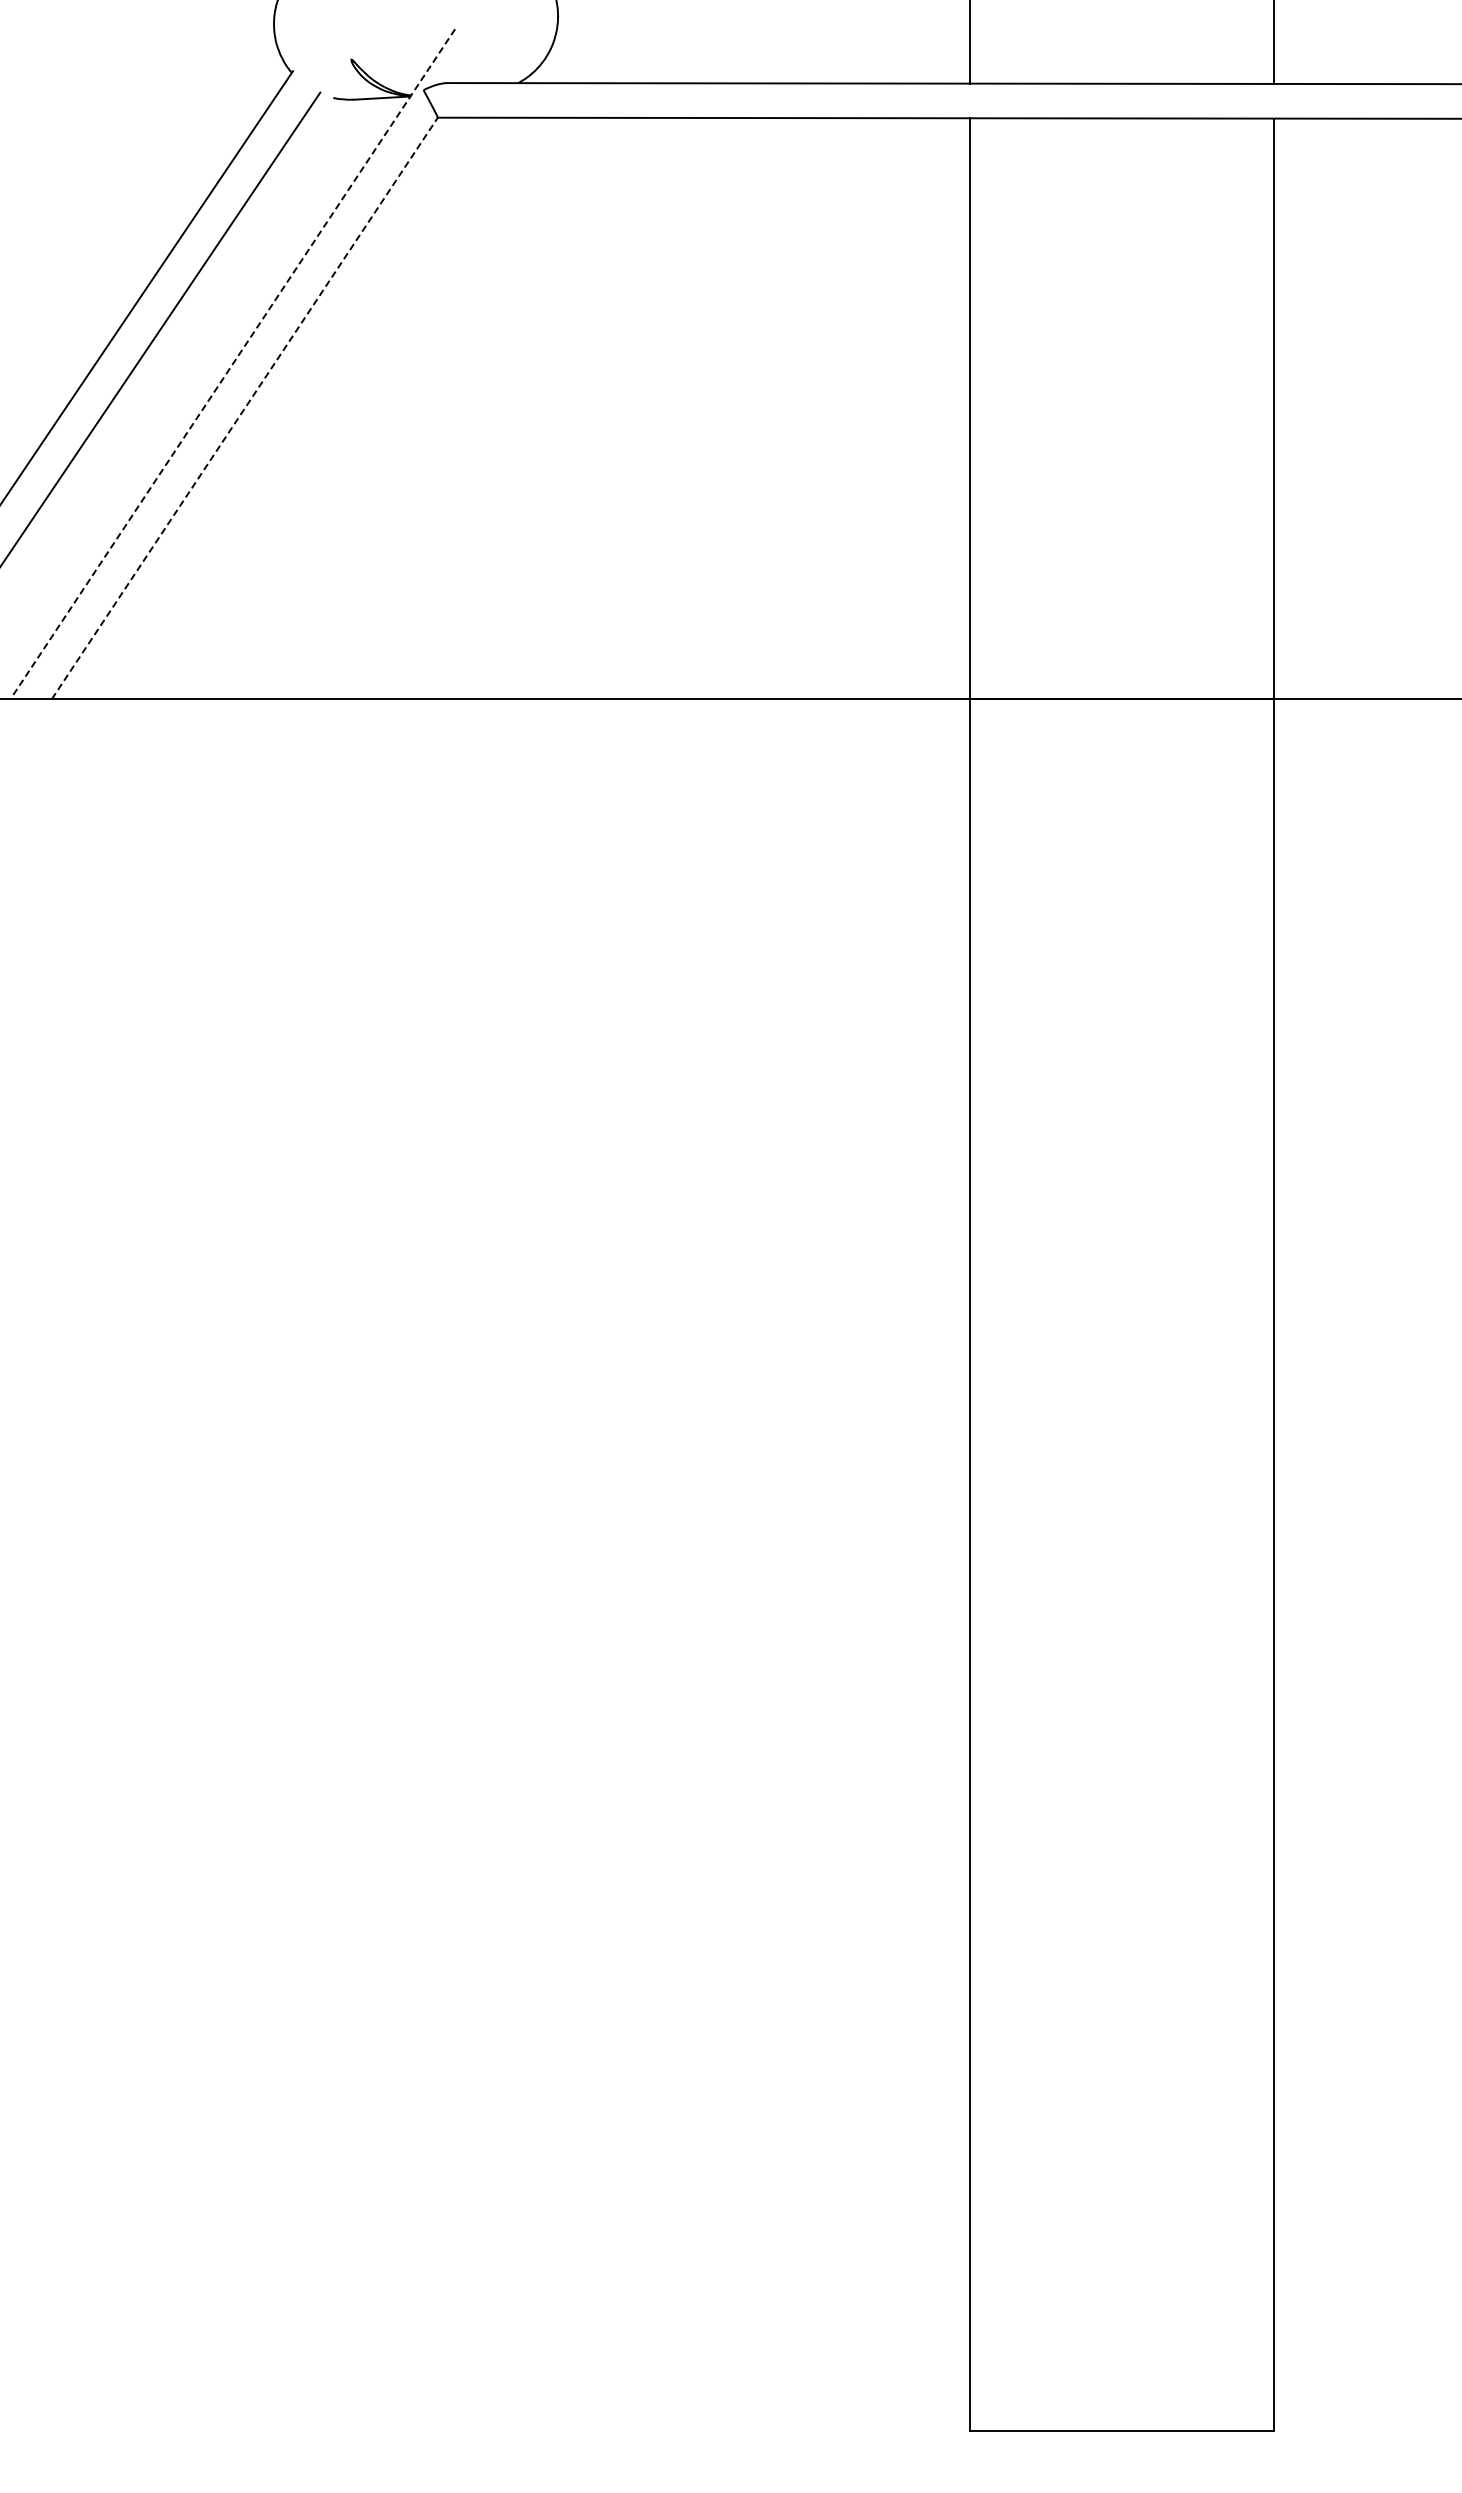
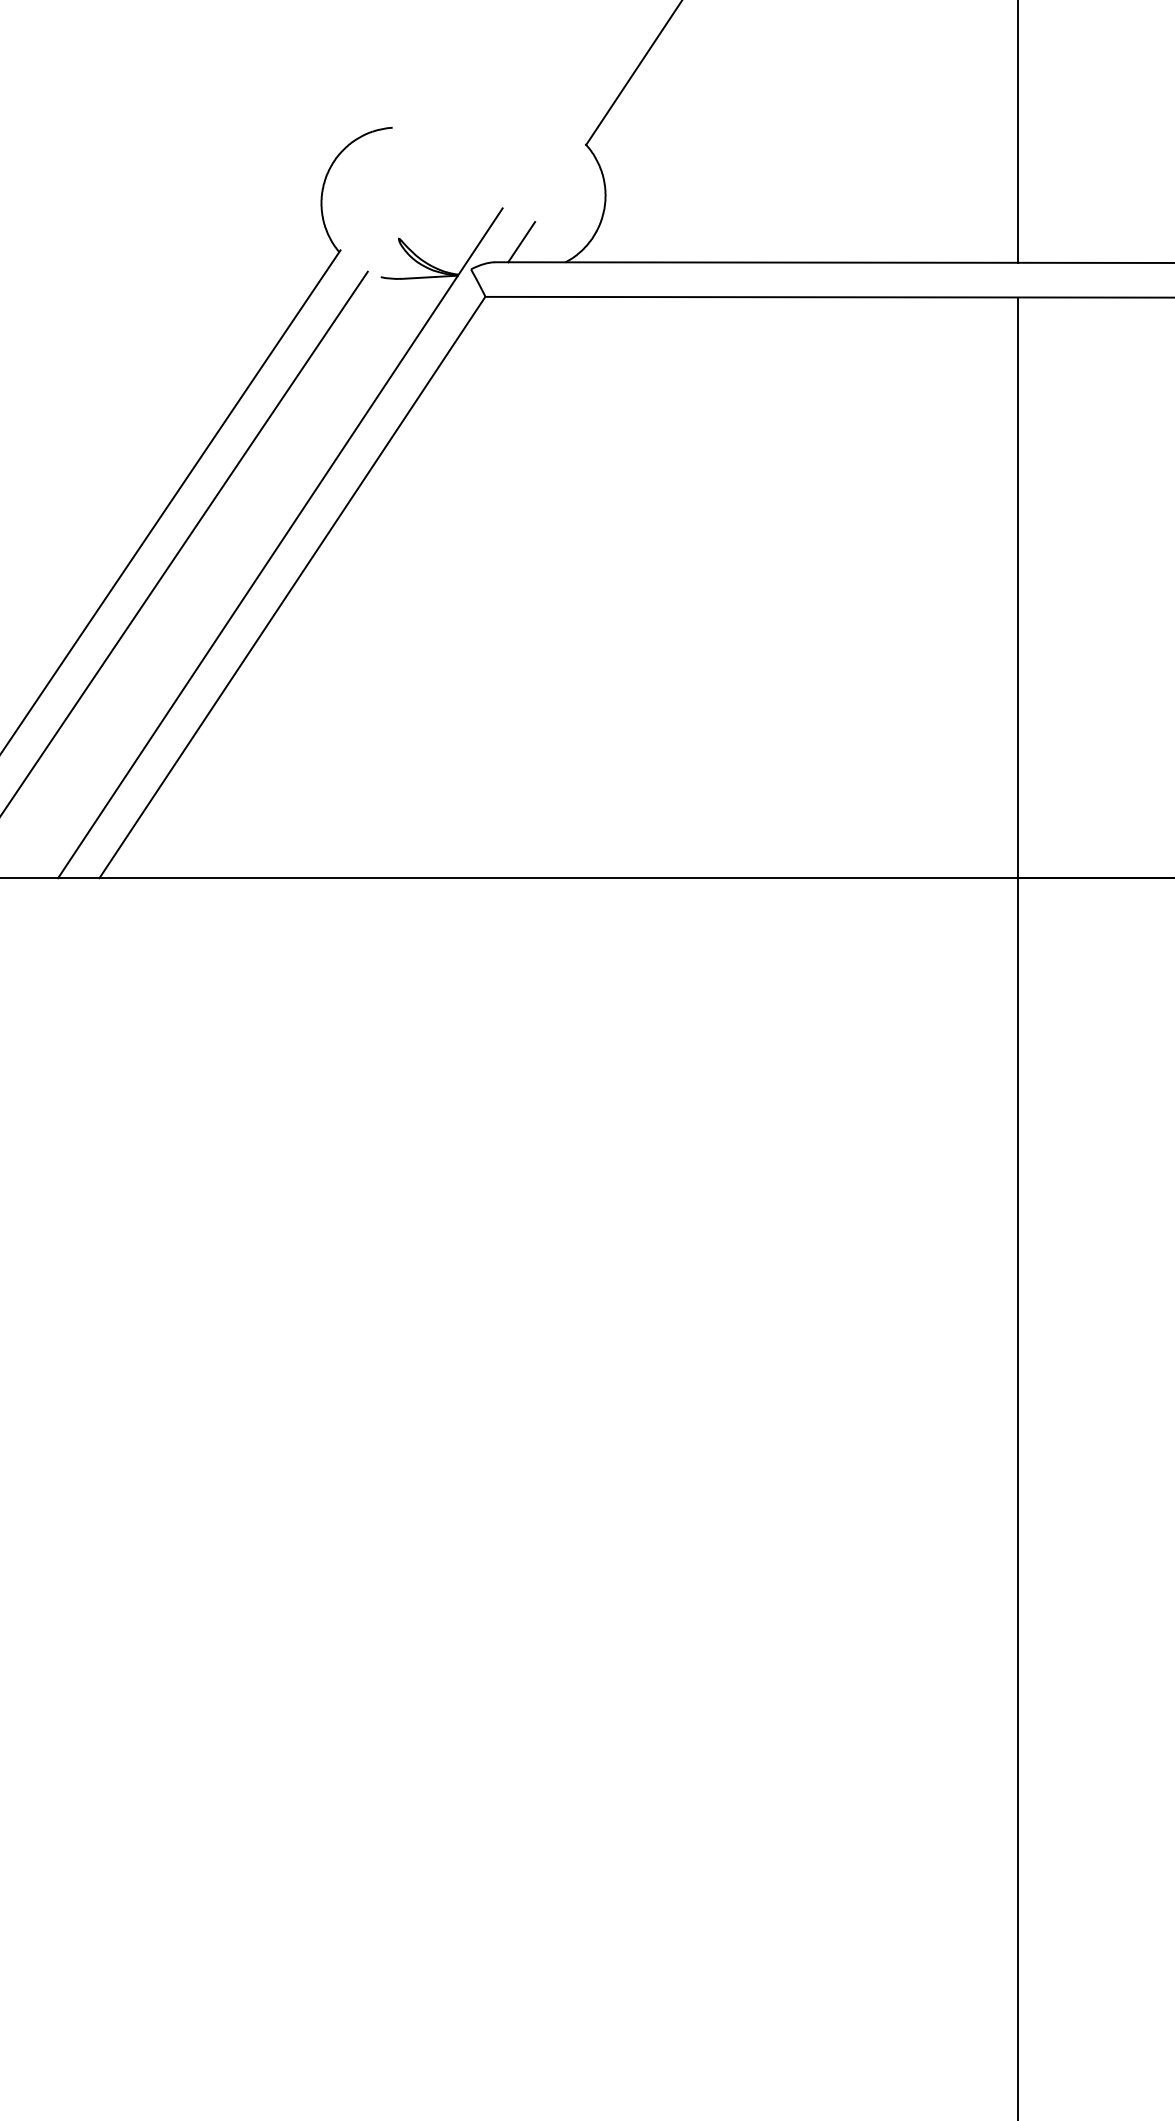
line: (473, 62) -> (521, 241), added
line: (232, 364) -> (280, 543), dashed -> solid
line: (244, 408) -> (292, 587), dashed -> solid

